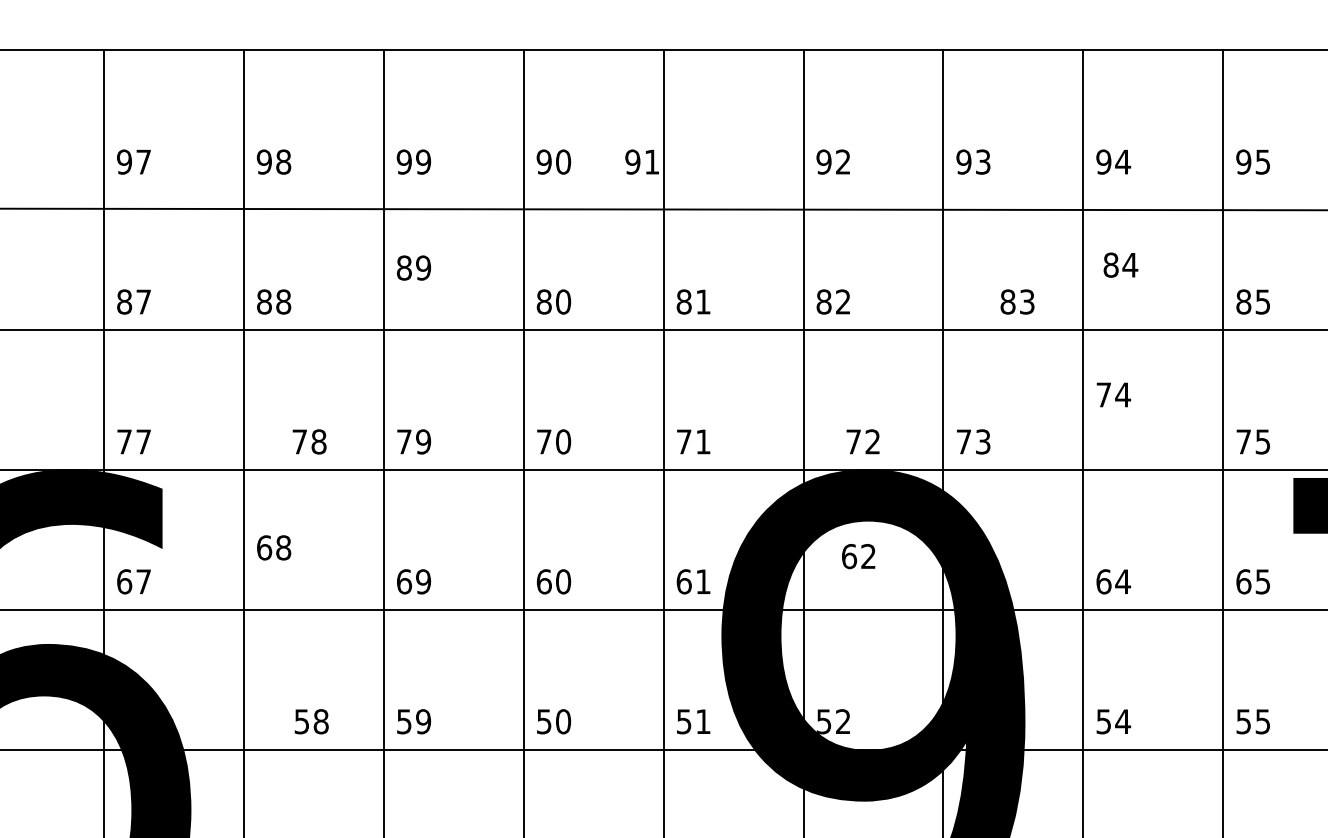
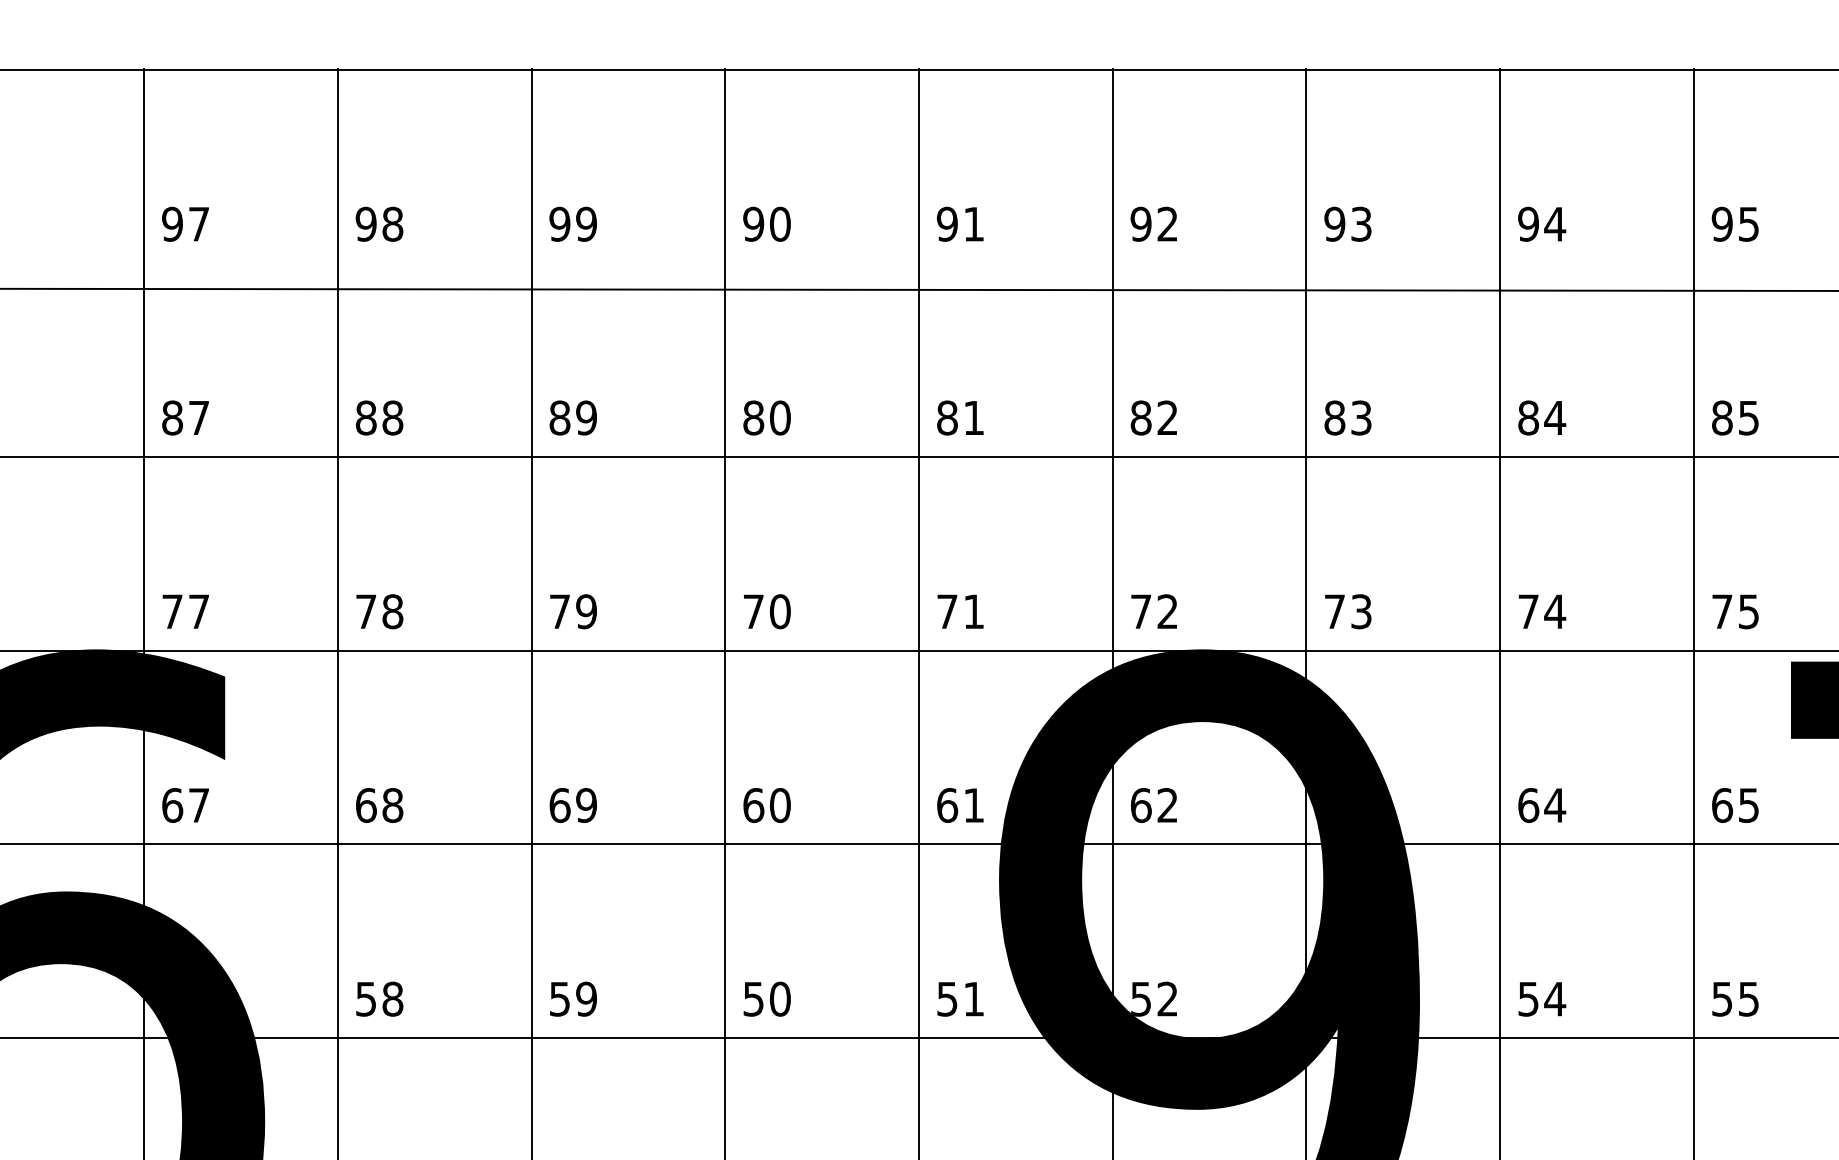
text: (642, 161) -> (960, 223), moved
text: (1121, 264) -> (1542, 417), moved
text: (413, 267) -> (572, 417), moved
text: (1017, 301) -> (1347, 417), moved
text: (1113, 394) -> (1542, 611), moved
text: (309, 441) -> (379, 611), moved
text: (862, 441) -> (1153, 611), moved
text: (274, 547) -> (379, 805), moved
text: (858, 556) -> (1153, 805), moved
text: (311, 721) -> (379, 998), moved

